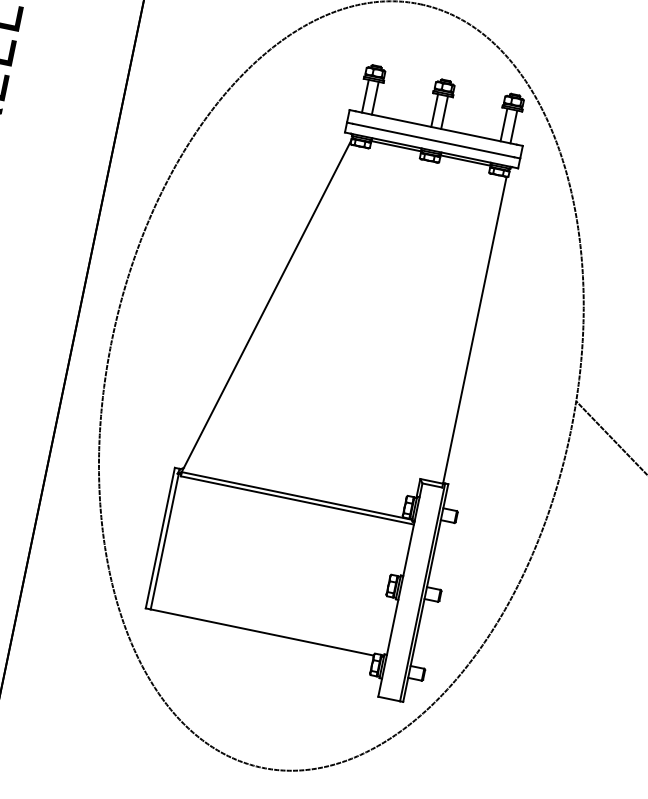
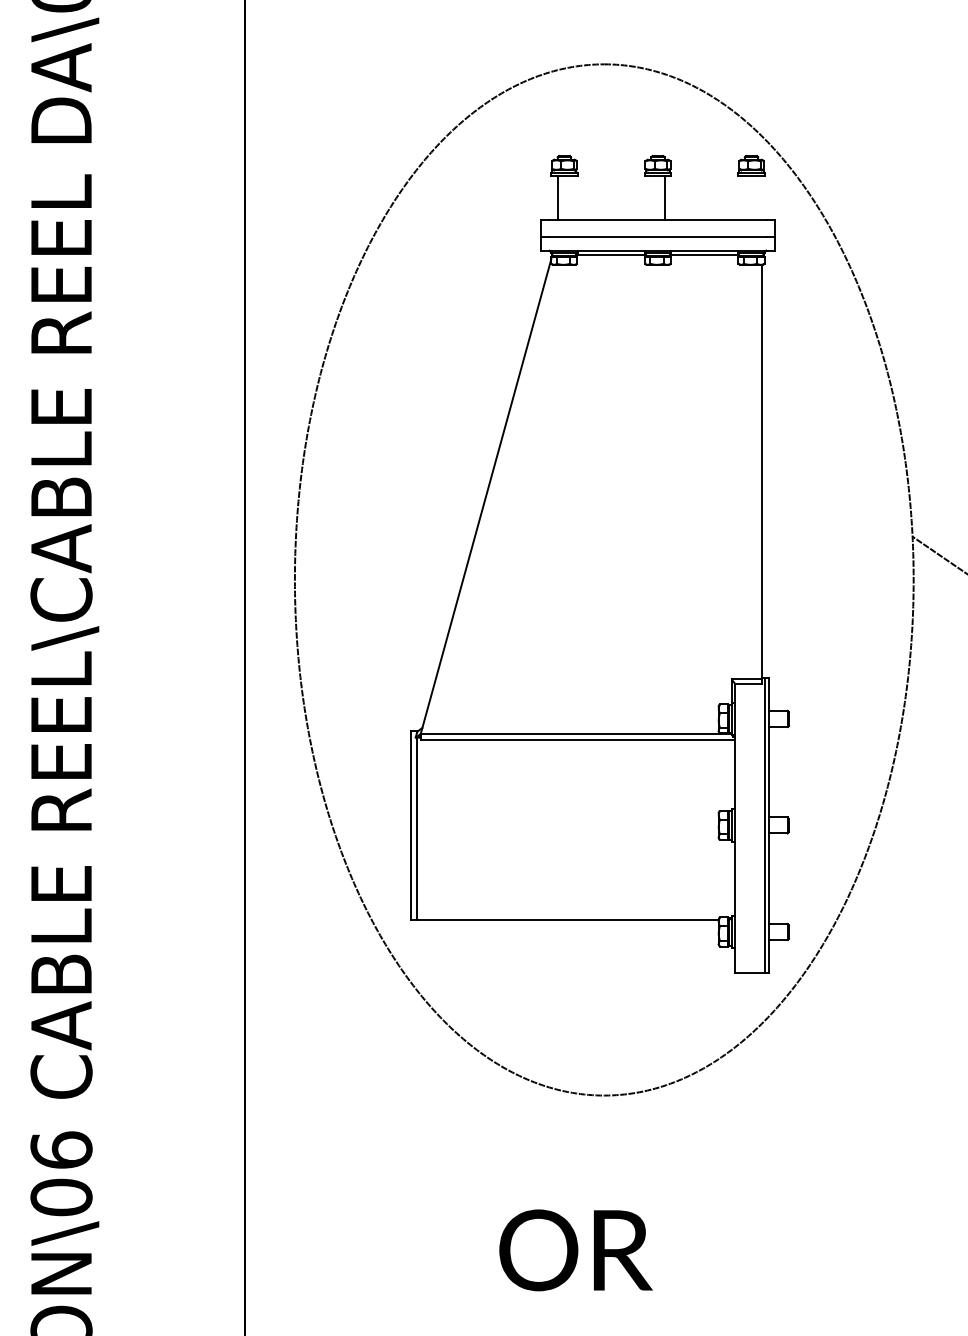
line: (375, 98) -> (571, 198), removed
line: (434, 110) -> (651, 198), removed
line: (503, 125) -> (744, 198), removed
line: (514, 127) -> (758, 198), removed

